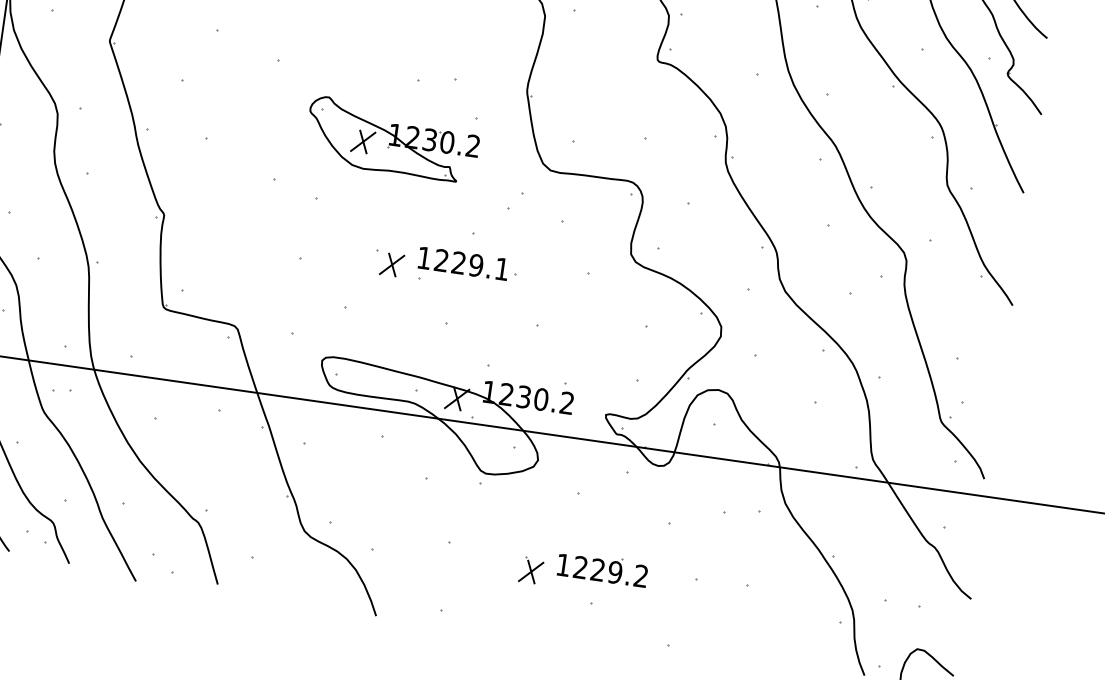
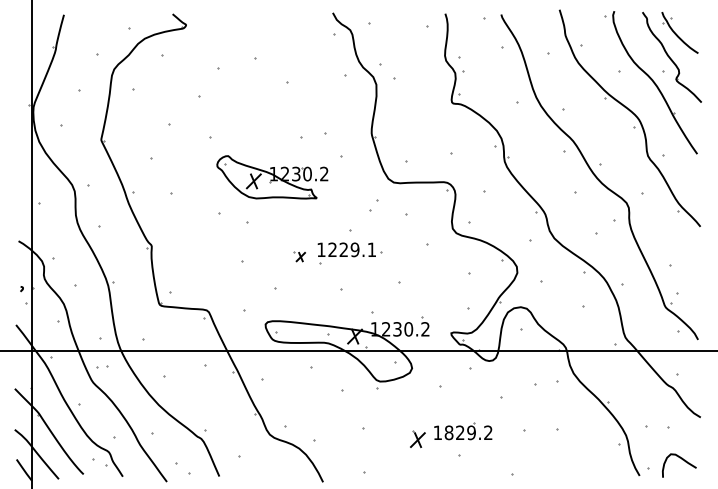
part: (392, 140) -> (272, 177), moved
part: (389, 263) -> (299, 256), size x0.6
text: (579, 566) -> (448, 432), 1229.2 -> 1829.2

